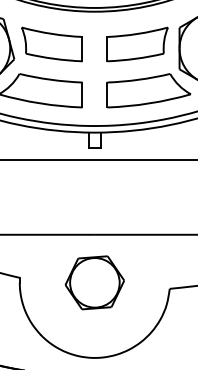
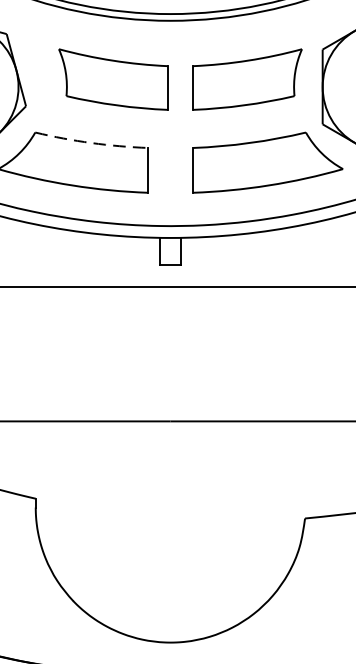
part: (51, 44) -> (112, 79), moved
arc: (50, 79) -> (90, 142), solid -> dashed
part: (94, 282) -> (169, 507), removed

